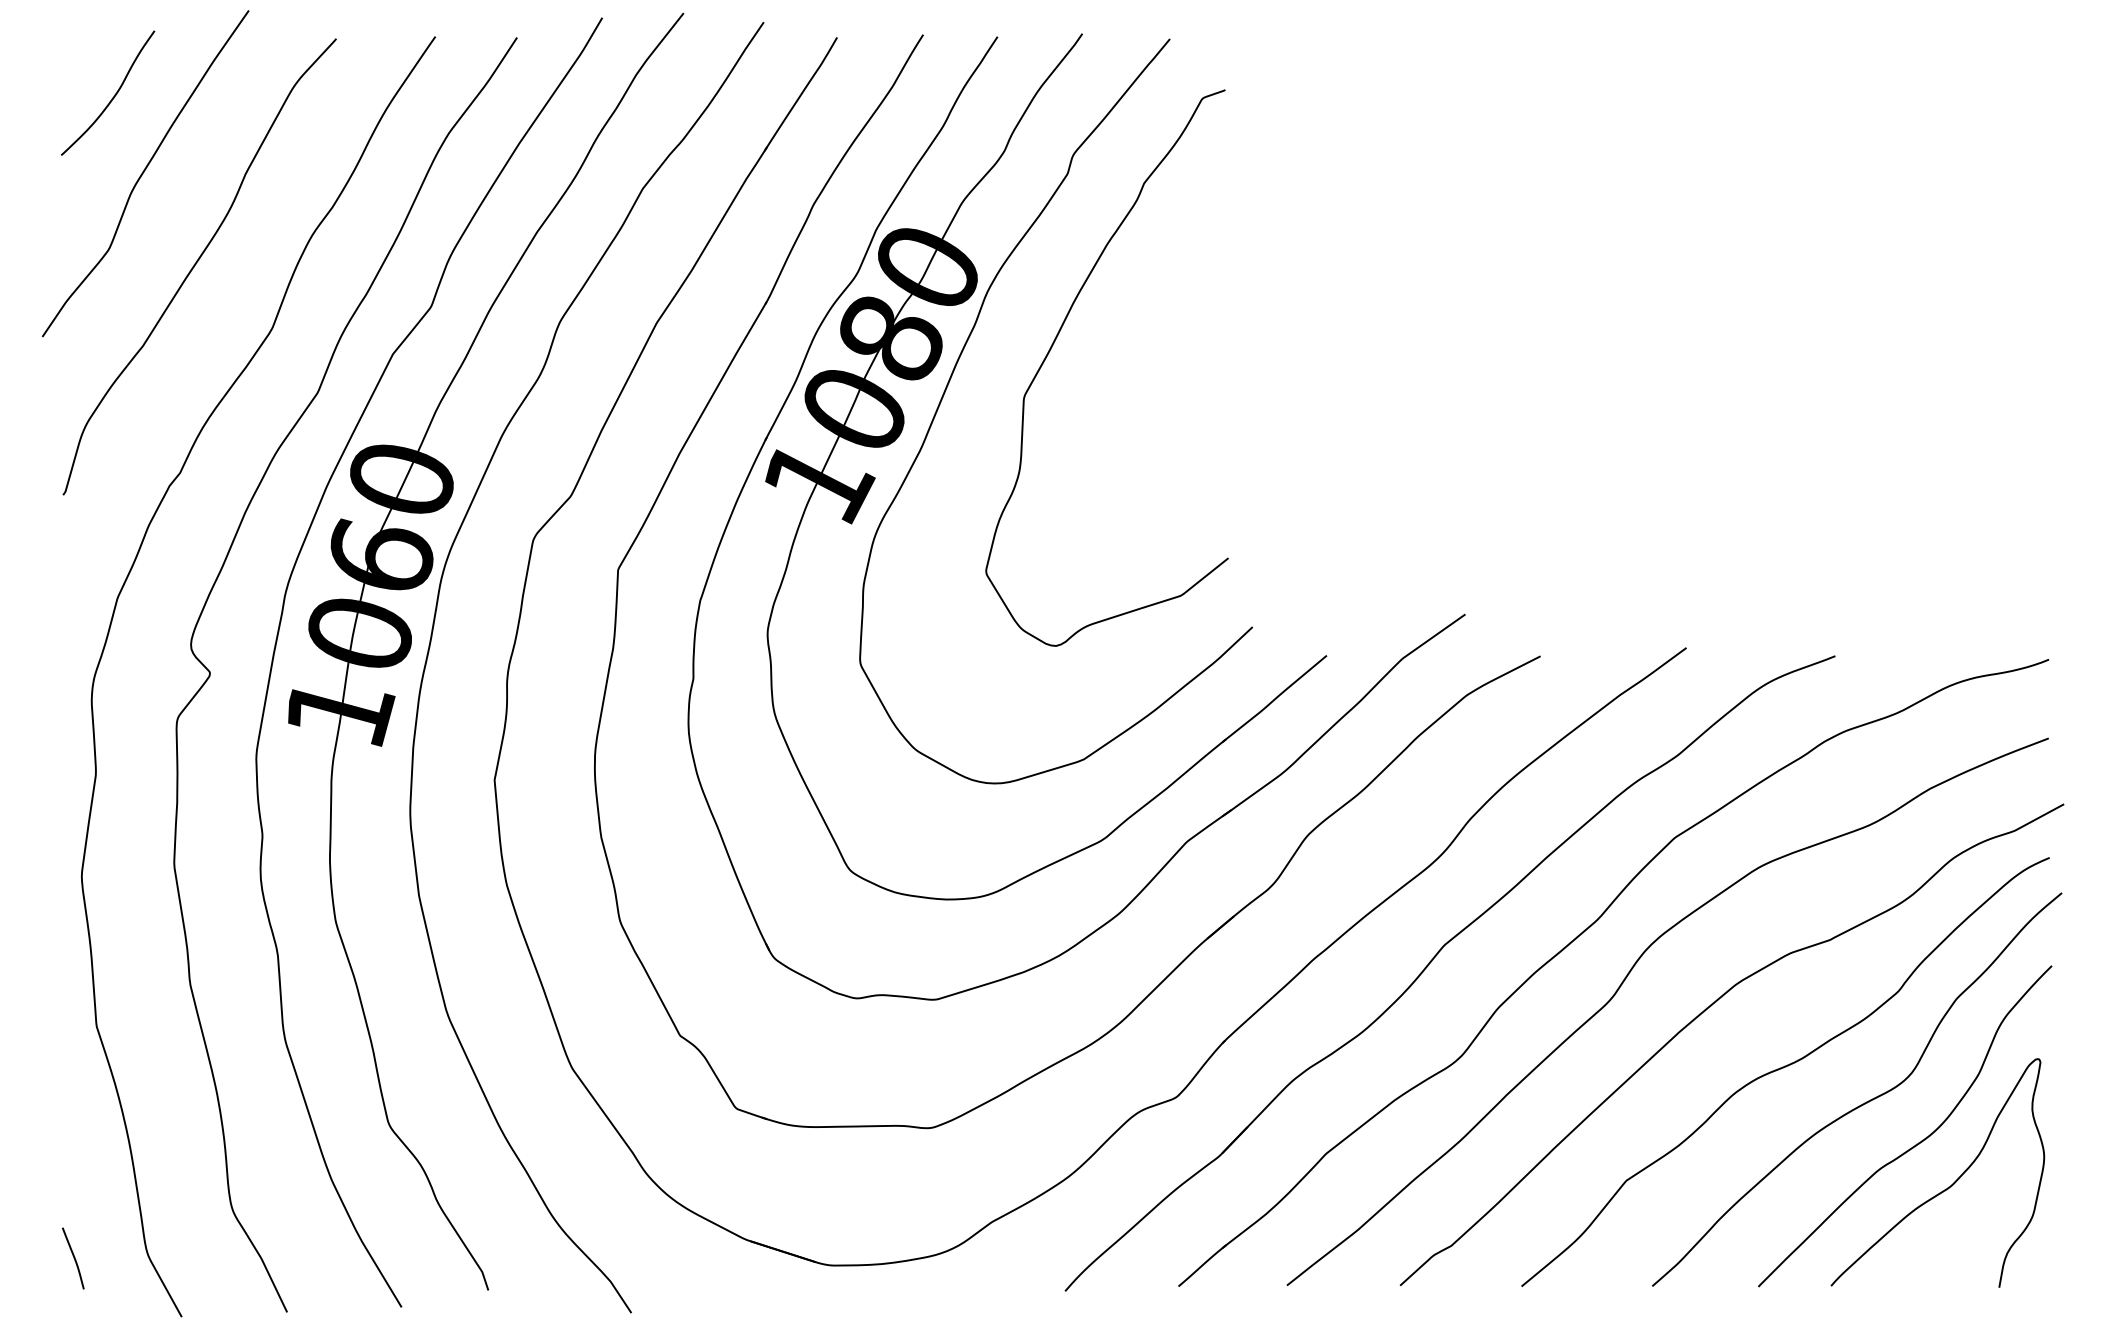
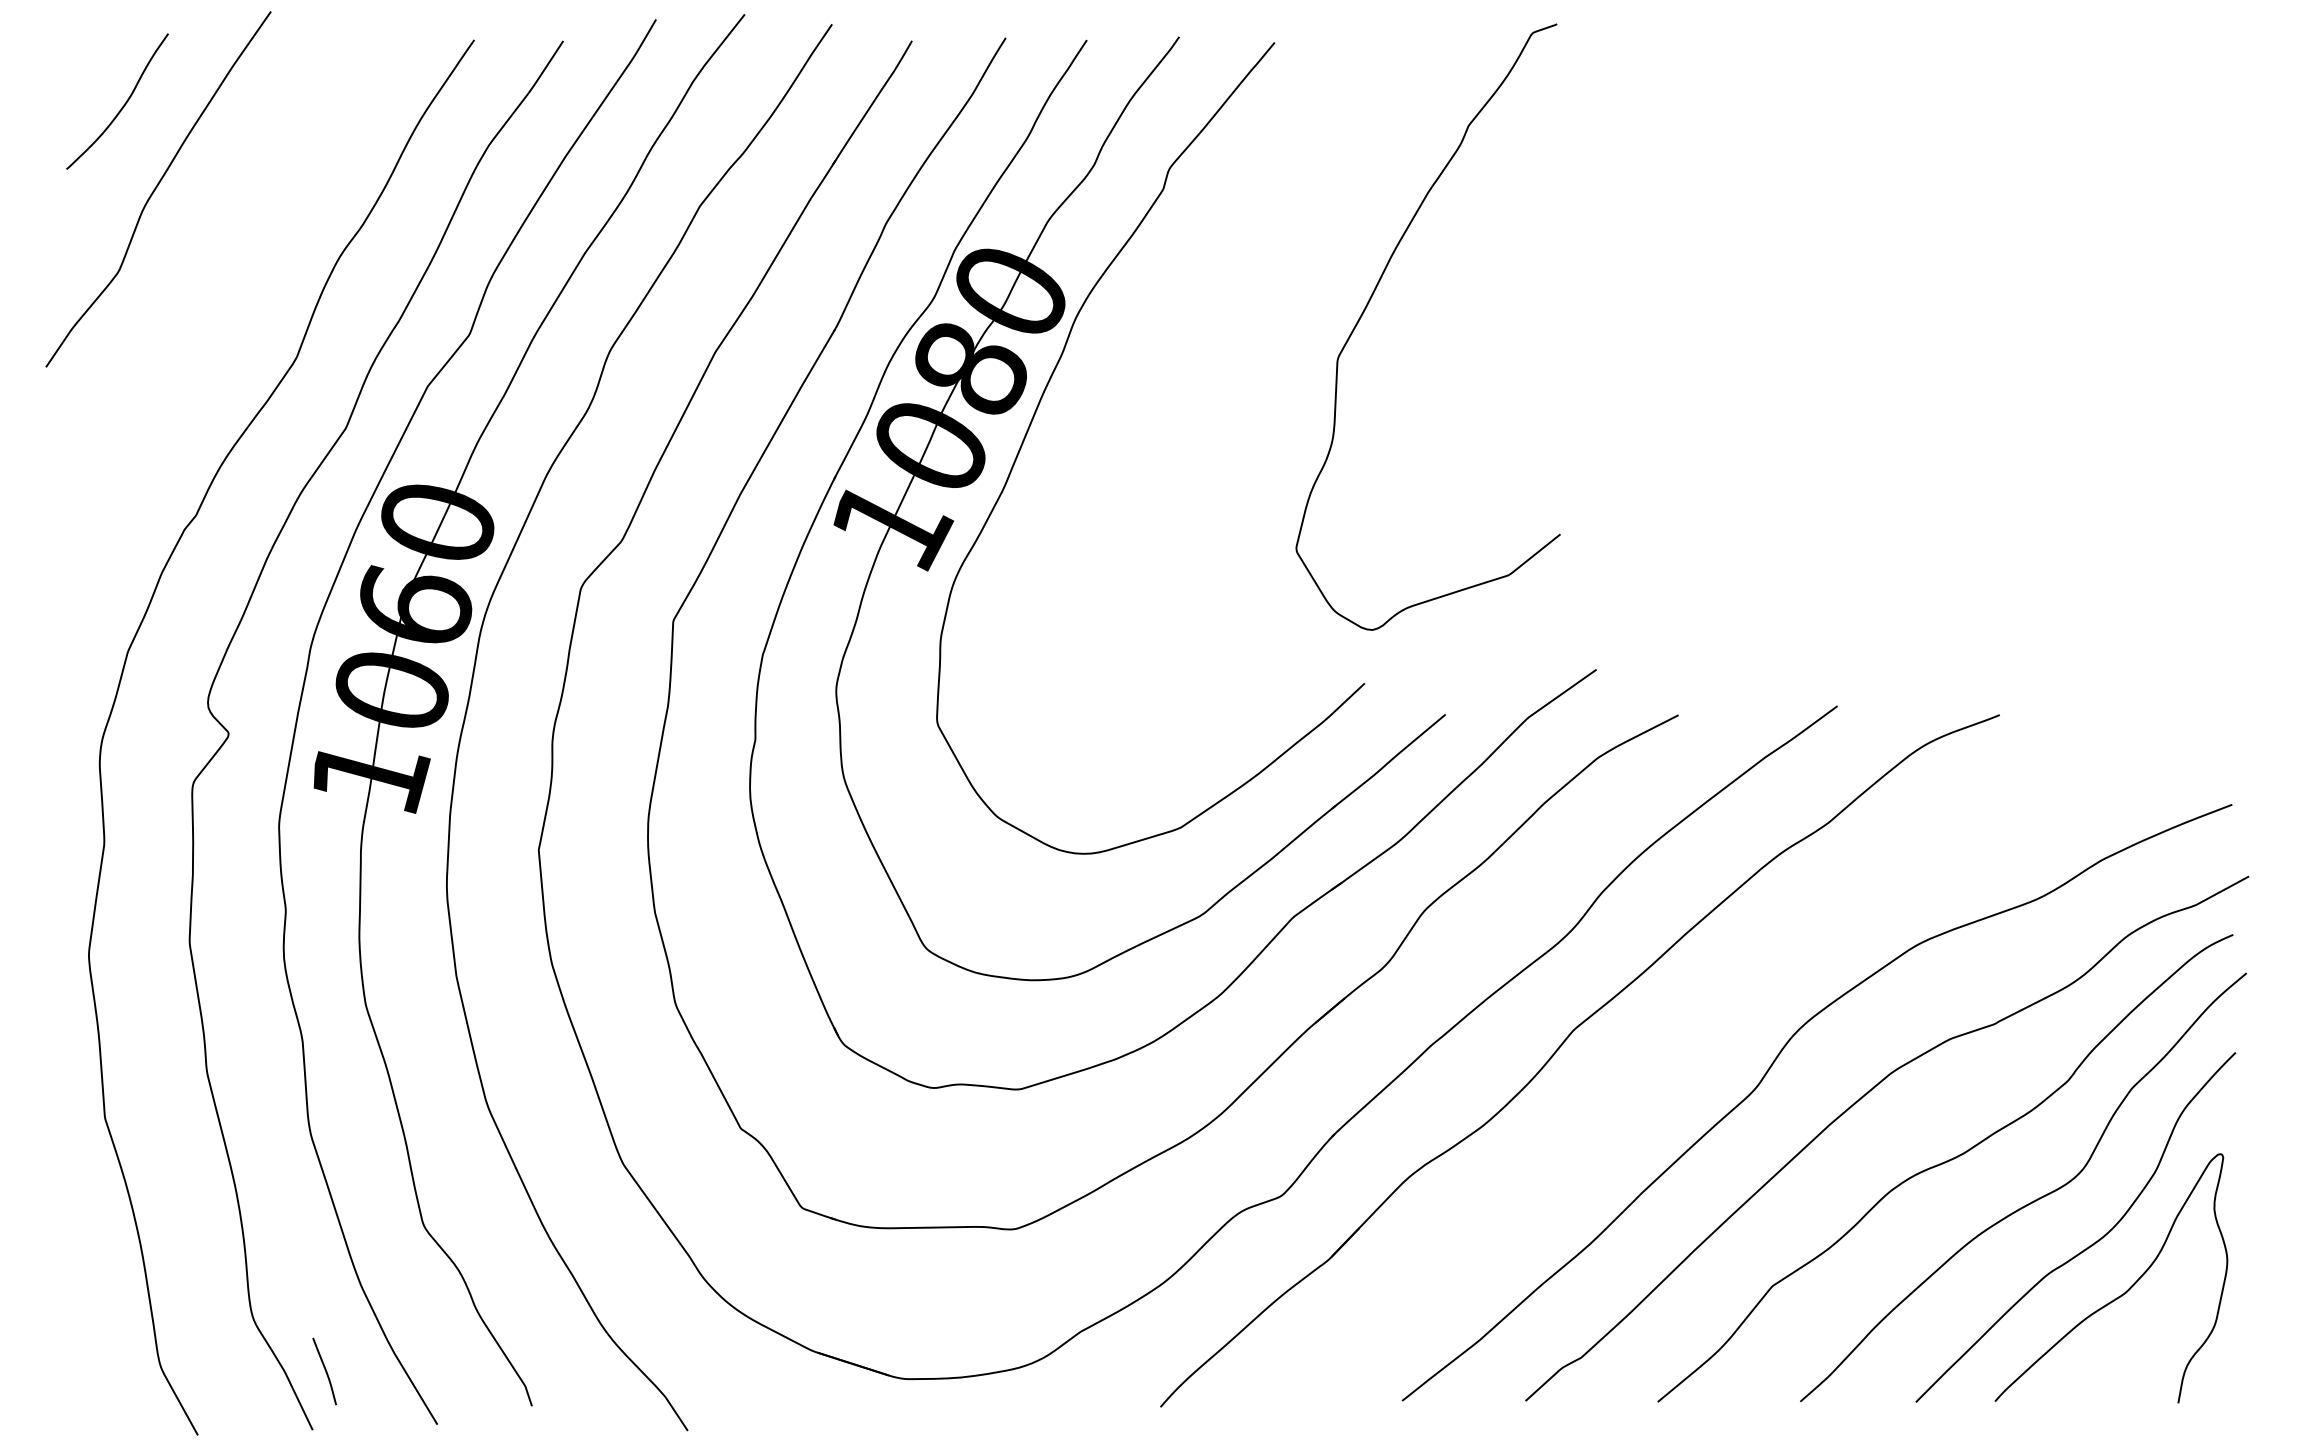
curve: (197, 263) -> (214, 287), removed
curve: (1055, 341) -> (1371, 298), moved
part: (1580, 936) -> (1721, 1020), removed
curve: (73, 1257) -> (324, 1370), moved

